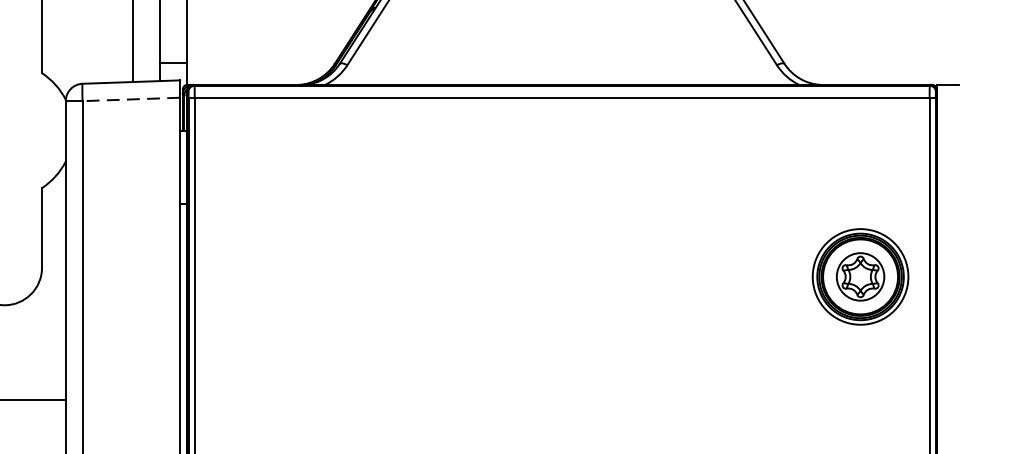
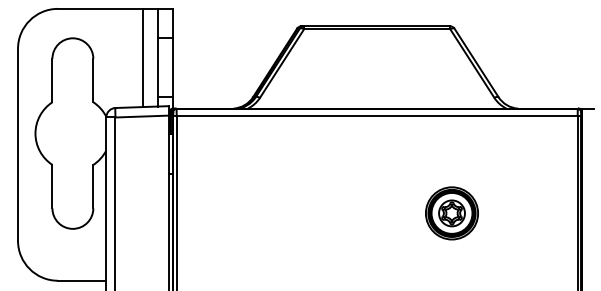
line: (132, 99) -> (142, 116), dashed -> solid
part: (859, 277) -> (451, 213), moved

